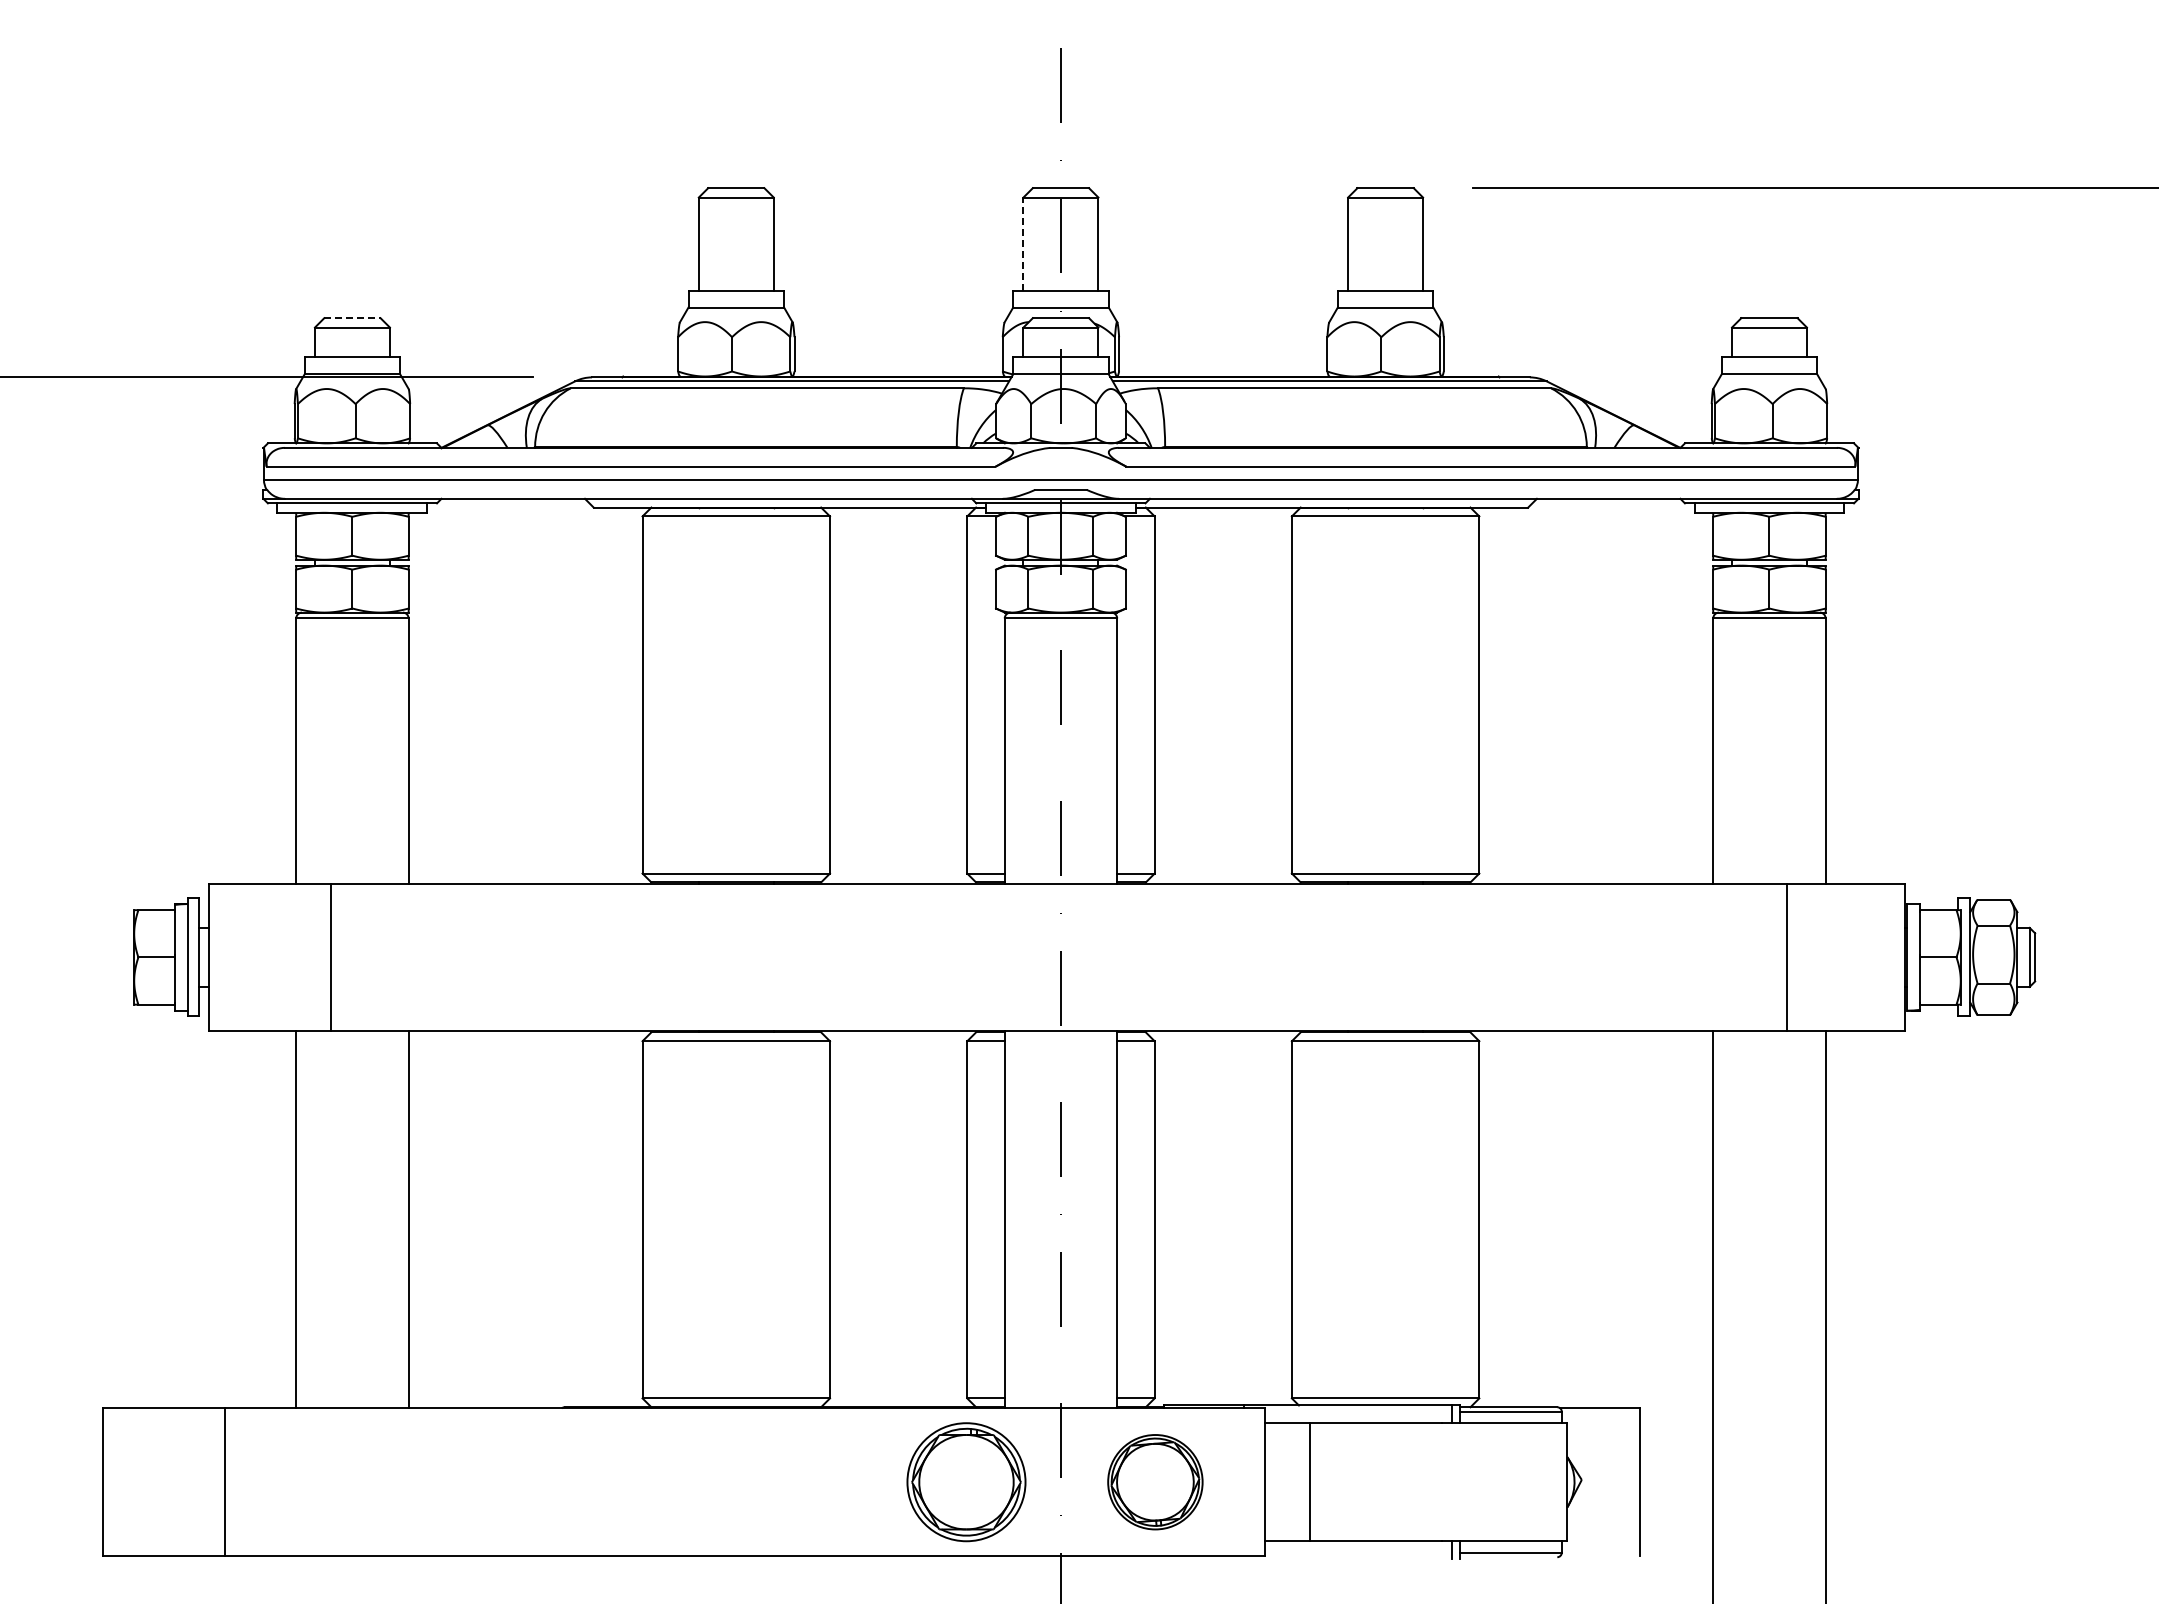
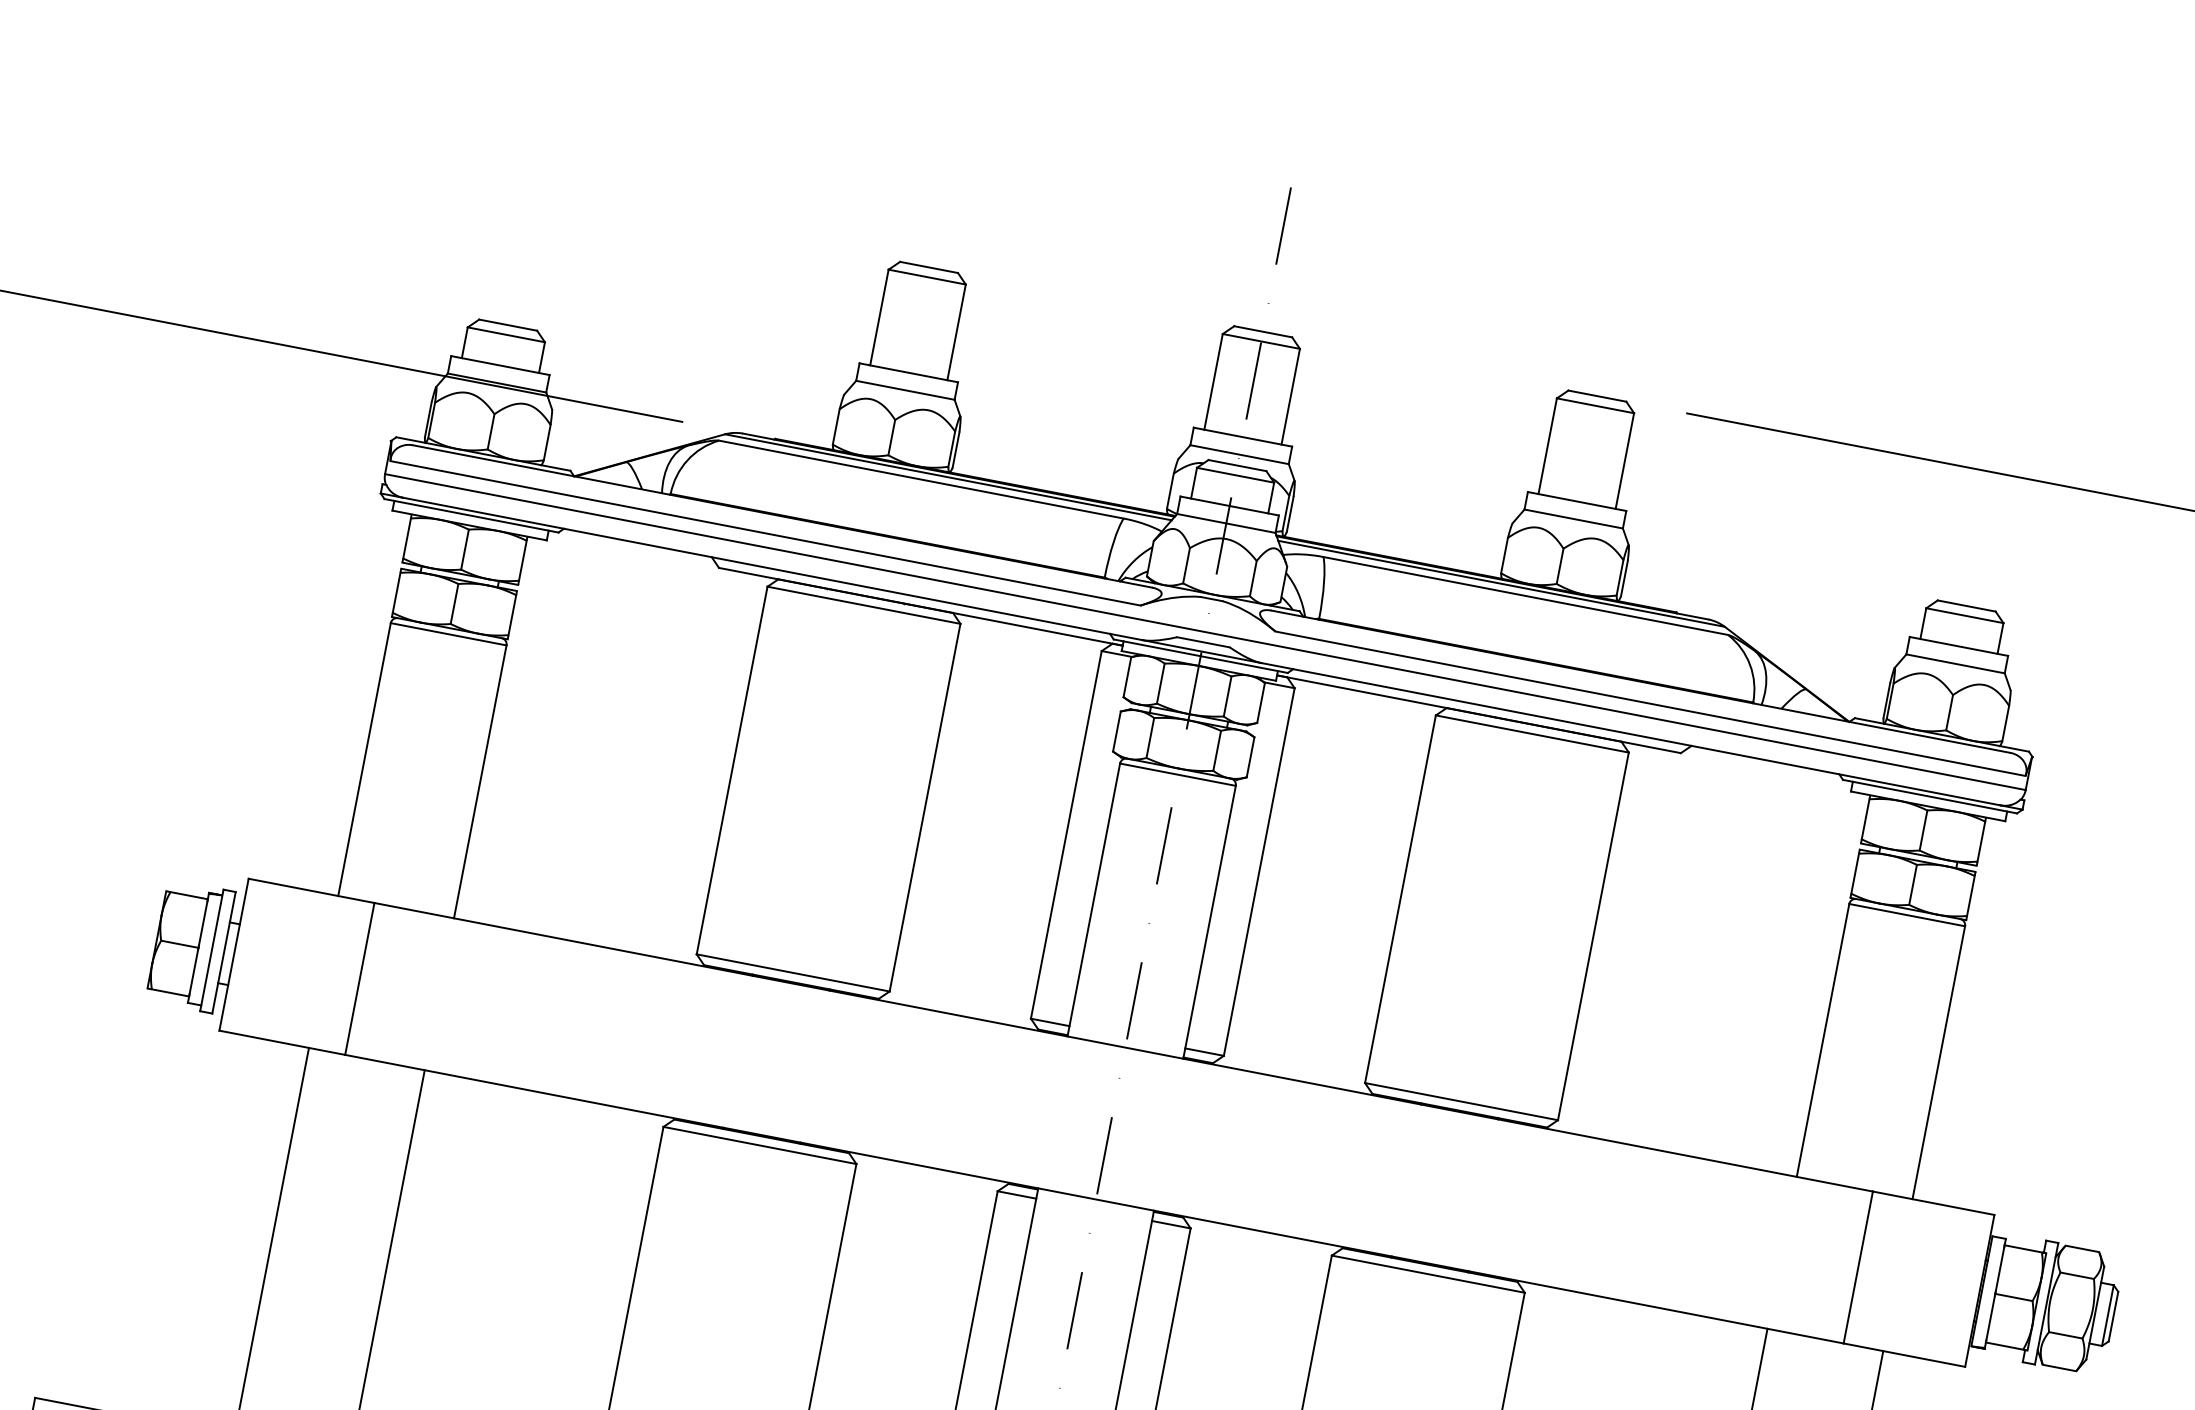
line: (1023, 243) -> (1213, 381), dashed -> solid
line: (352, 318) -> (508, 325), dashed -> solid

